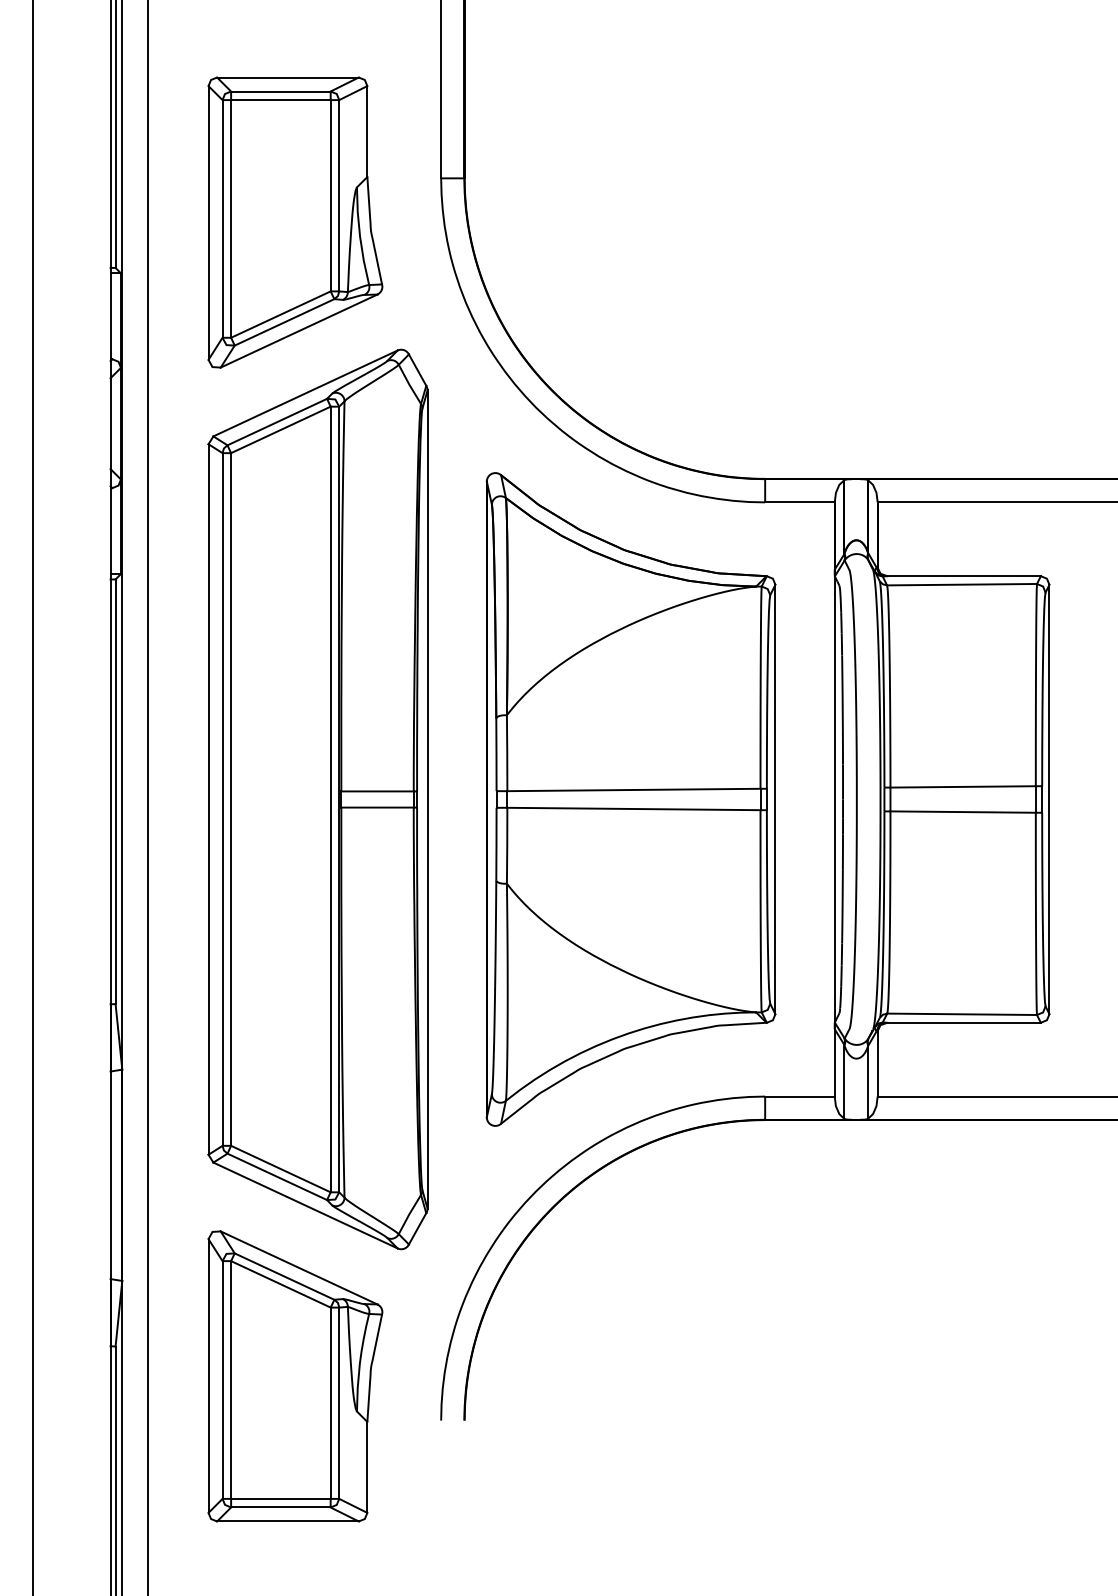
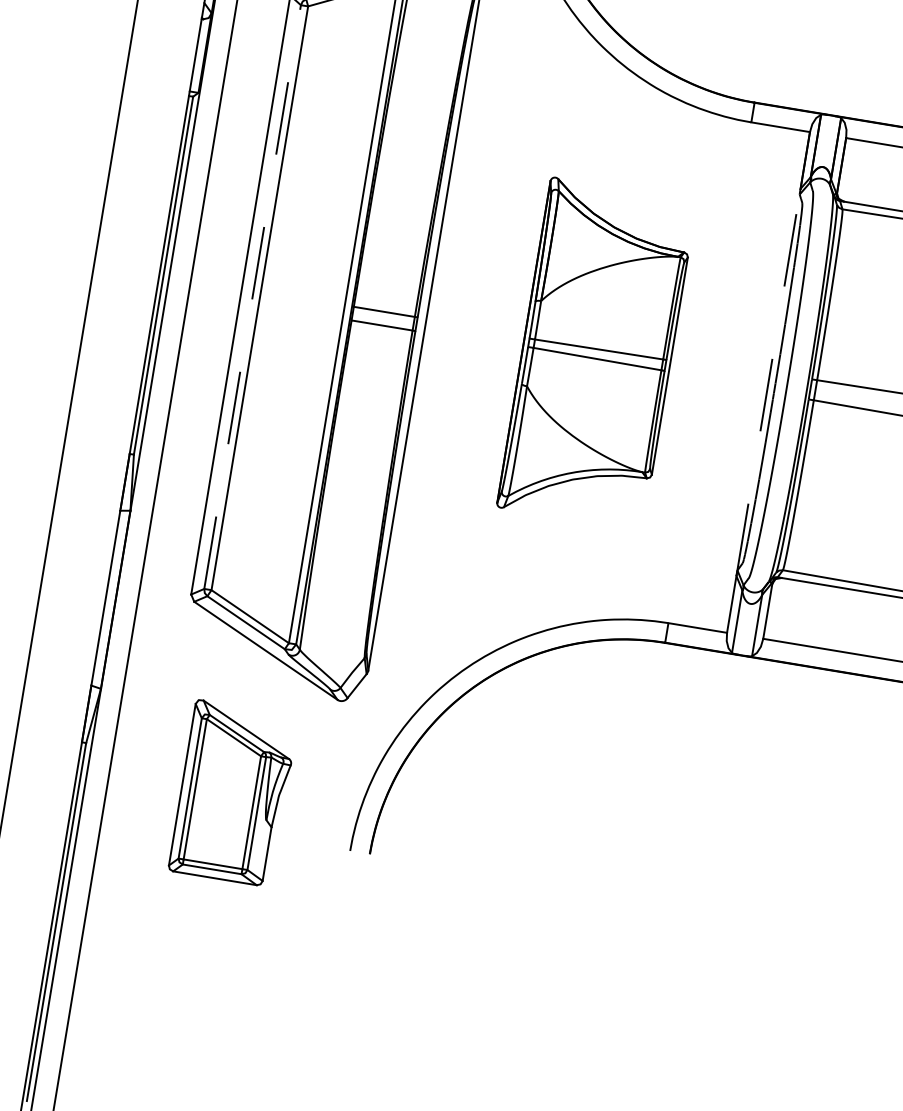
line: (222, 799) -> (252, 297), solid -> dashed
part: (630, 799) -> (596, 353), size x0.6
line: (834, 799) -> (768, 382), solid -> dashed
part: (295, 1376) -> (233, 793), size x0.7

